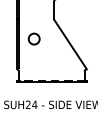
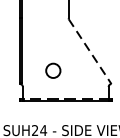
circle: (33, 38) -> (52, 70), moved
line: (70, 44) -> (90, 51), solid -> dashed

